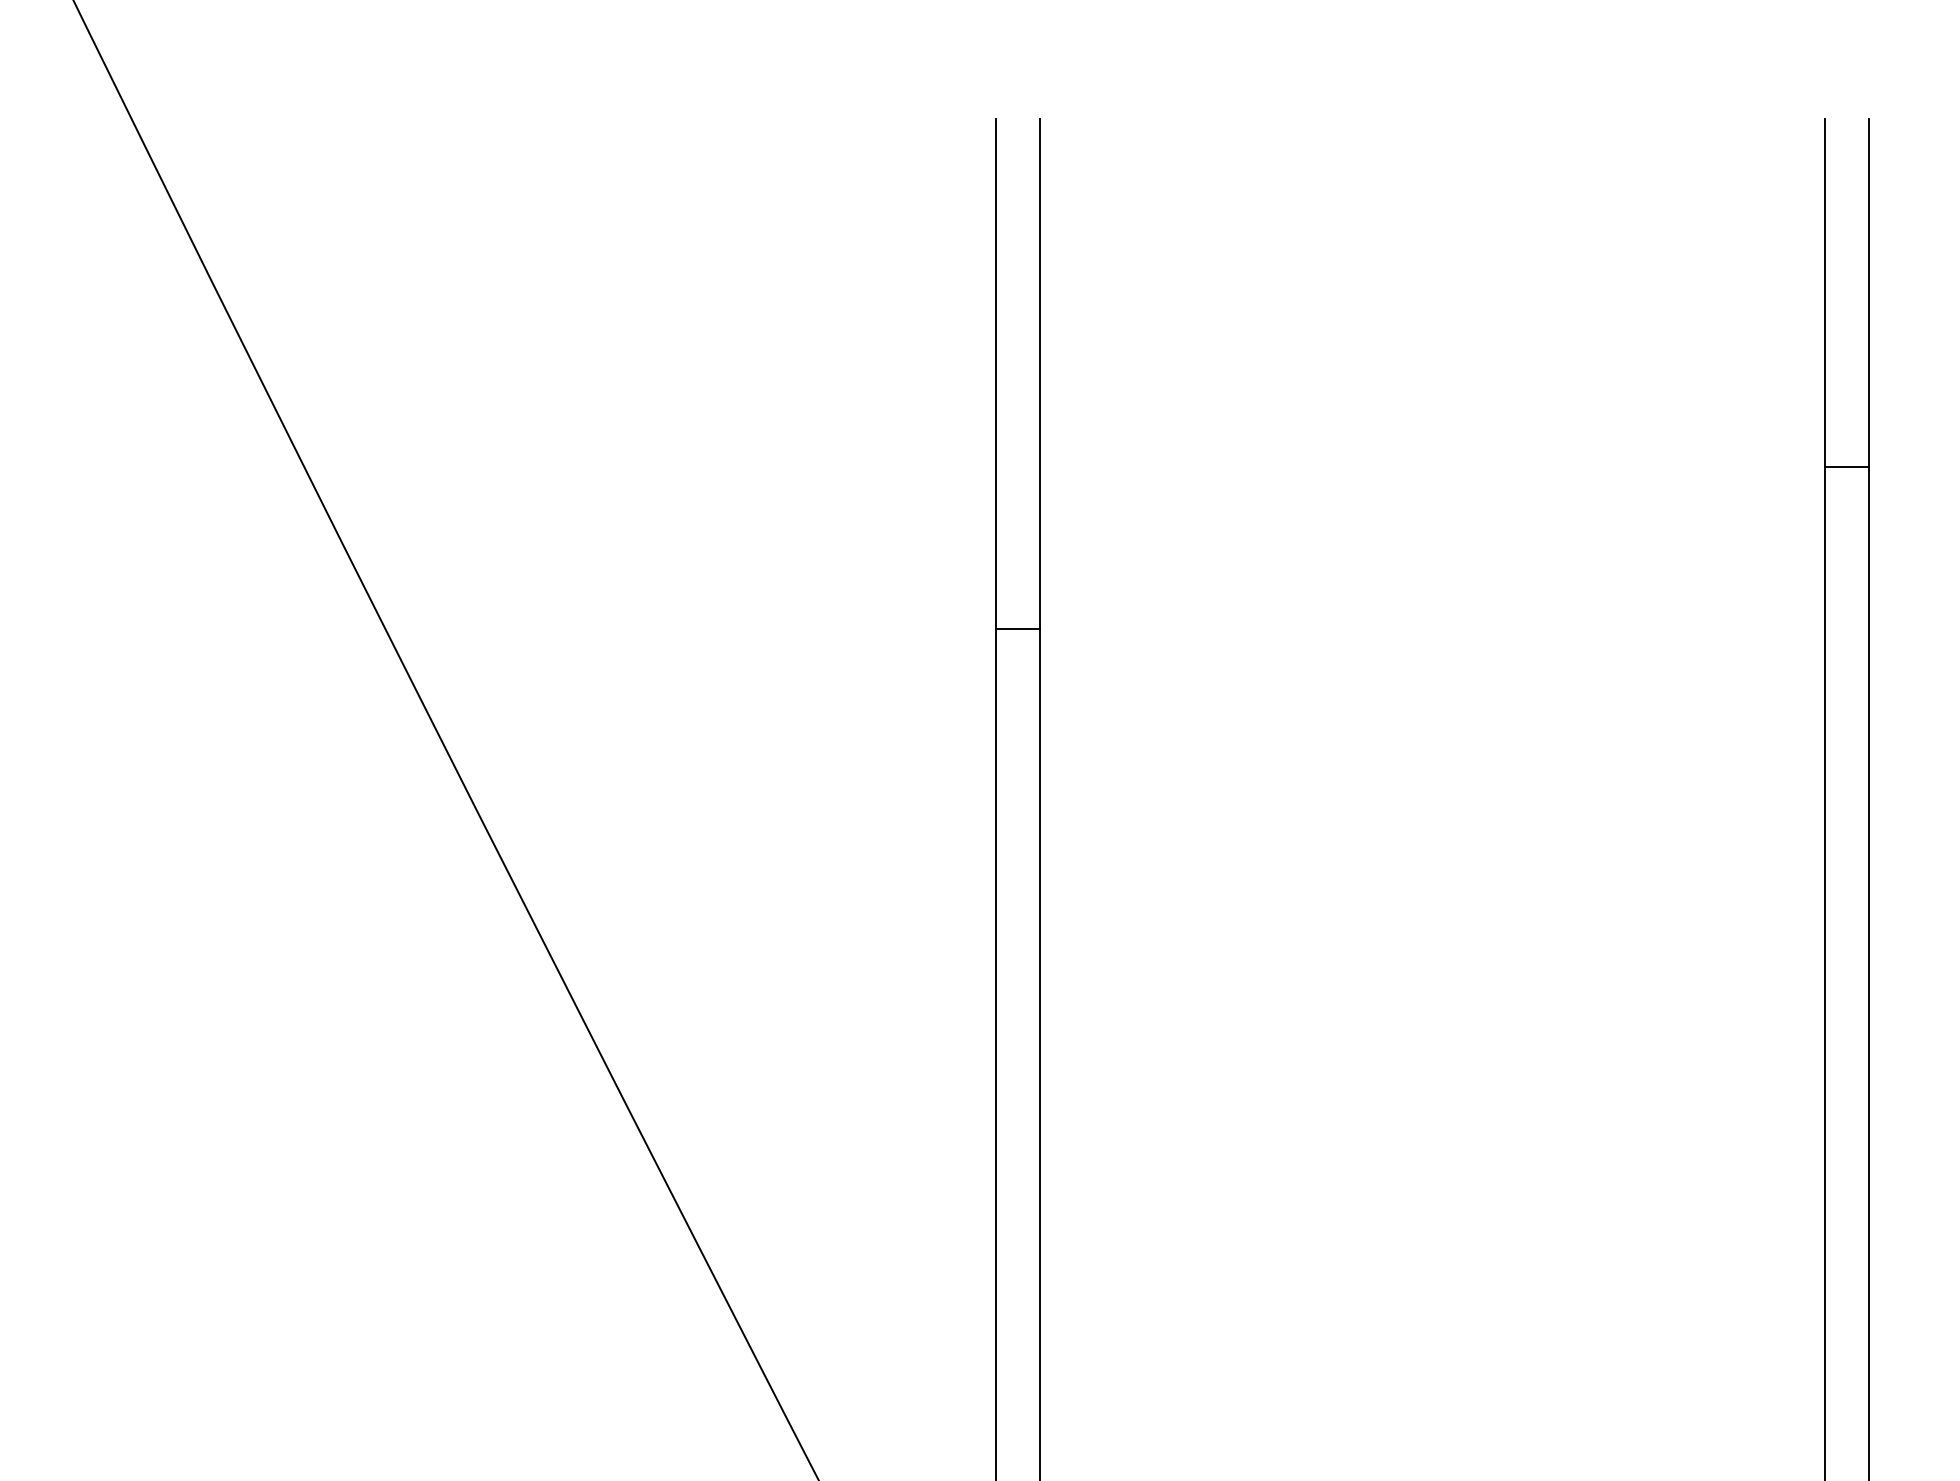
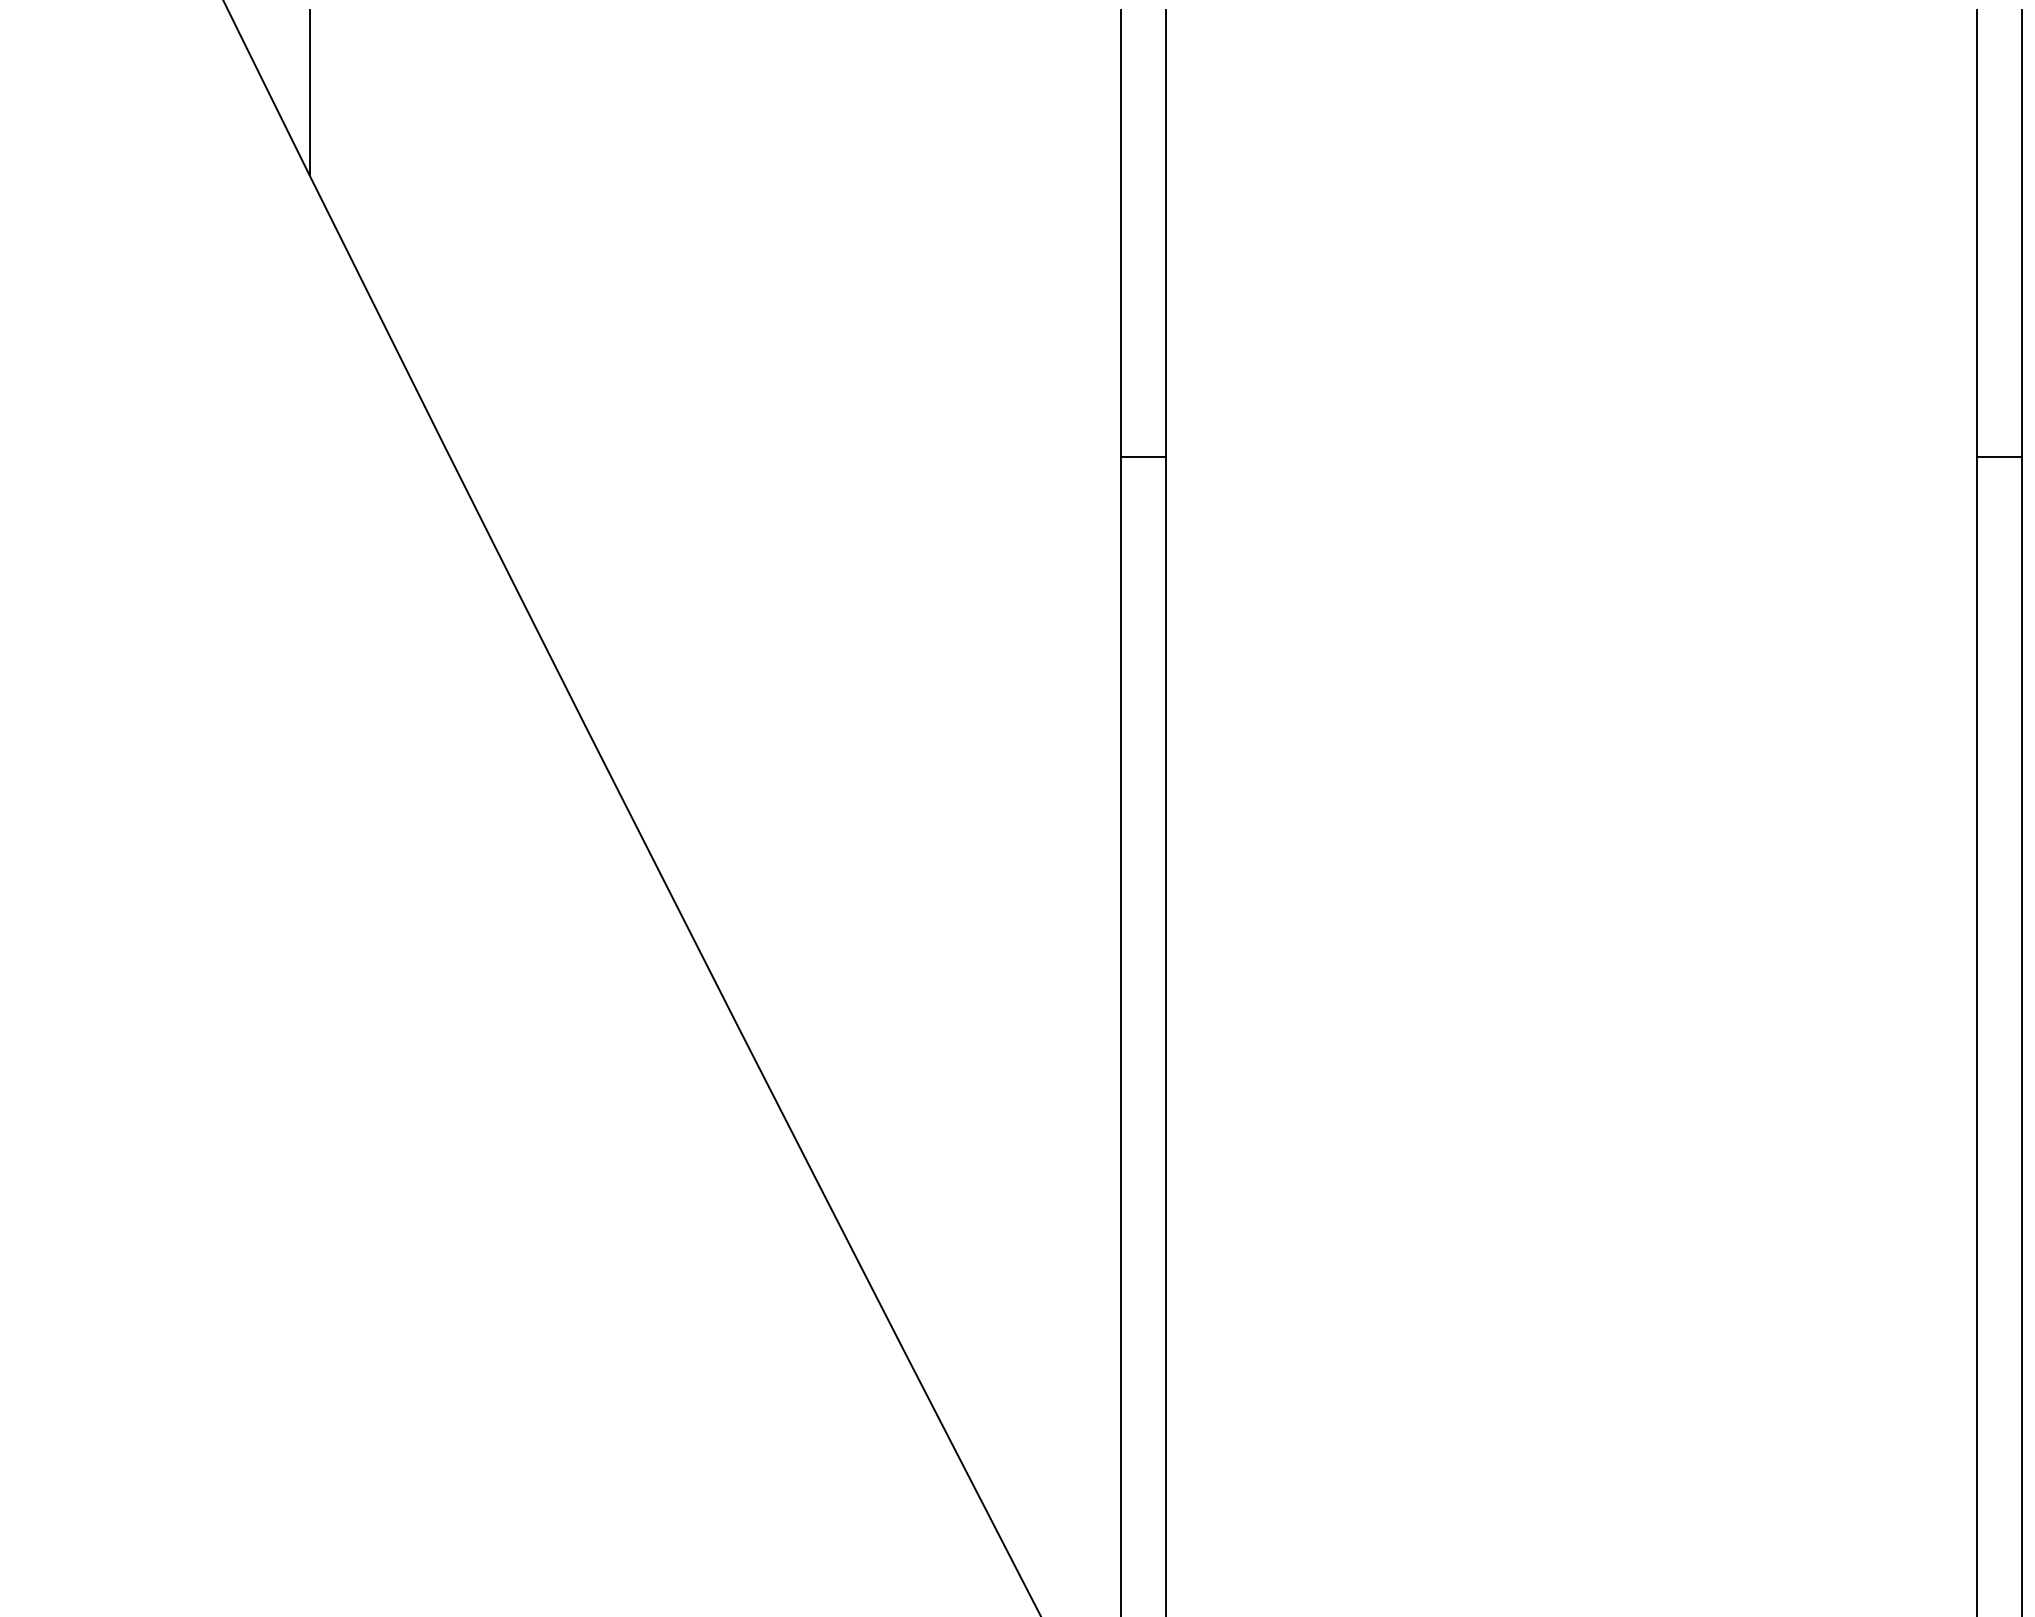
line: (210, 198) -> (309, 92), added
line: (1846, 466) -> (1998, 456), moved
line: (1017, 628) -> (1142, 456), moved

